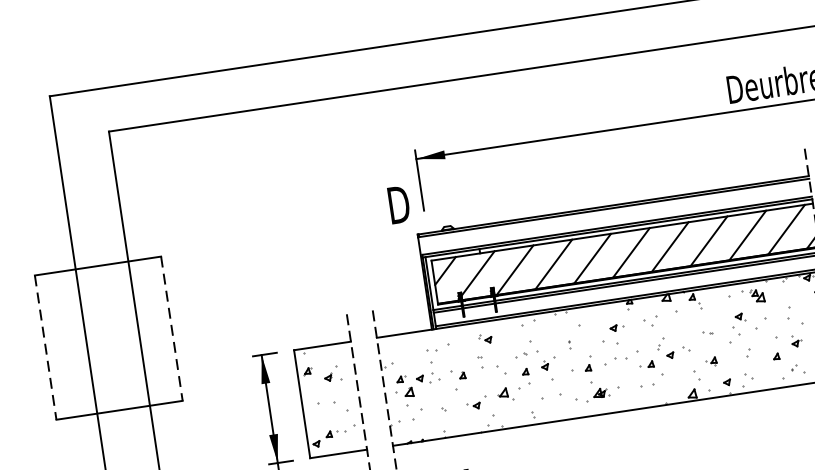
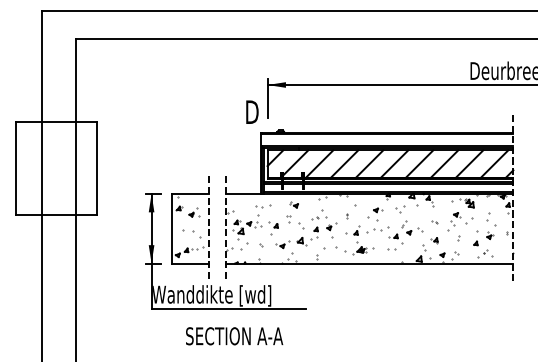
line: (172, 329) -> (97, 169), dashed -> solid
line: (46, 348) -> (16, 169), dashed -> solid

